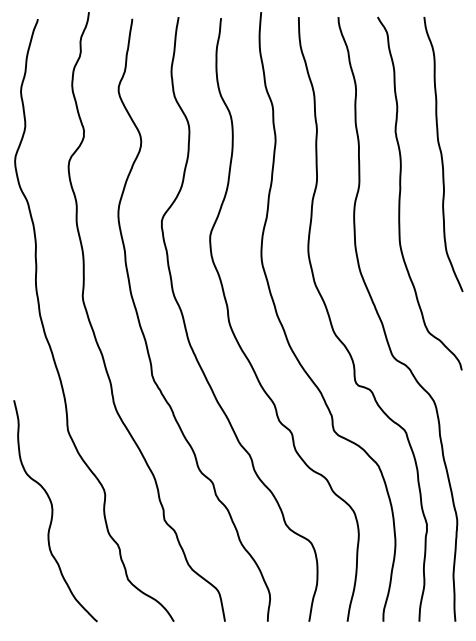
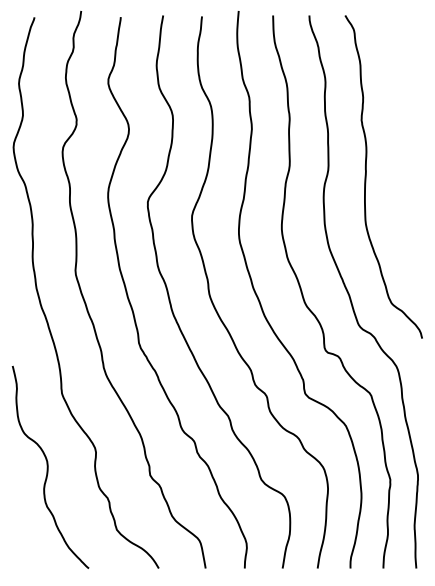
curve: (442, 154) -> (404, 141), removed

